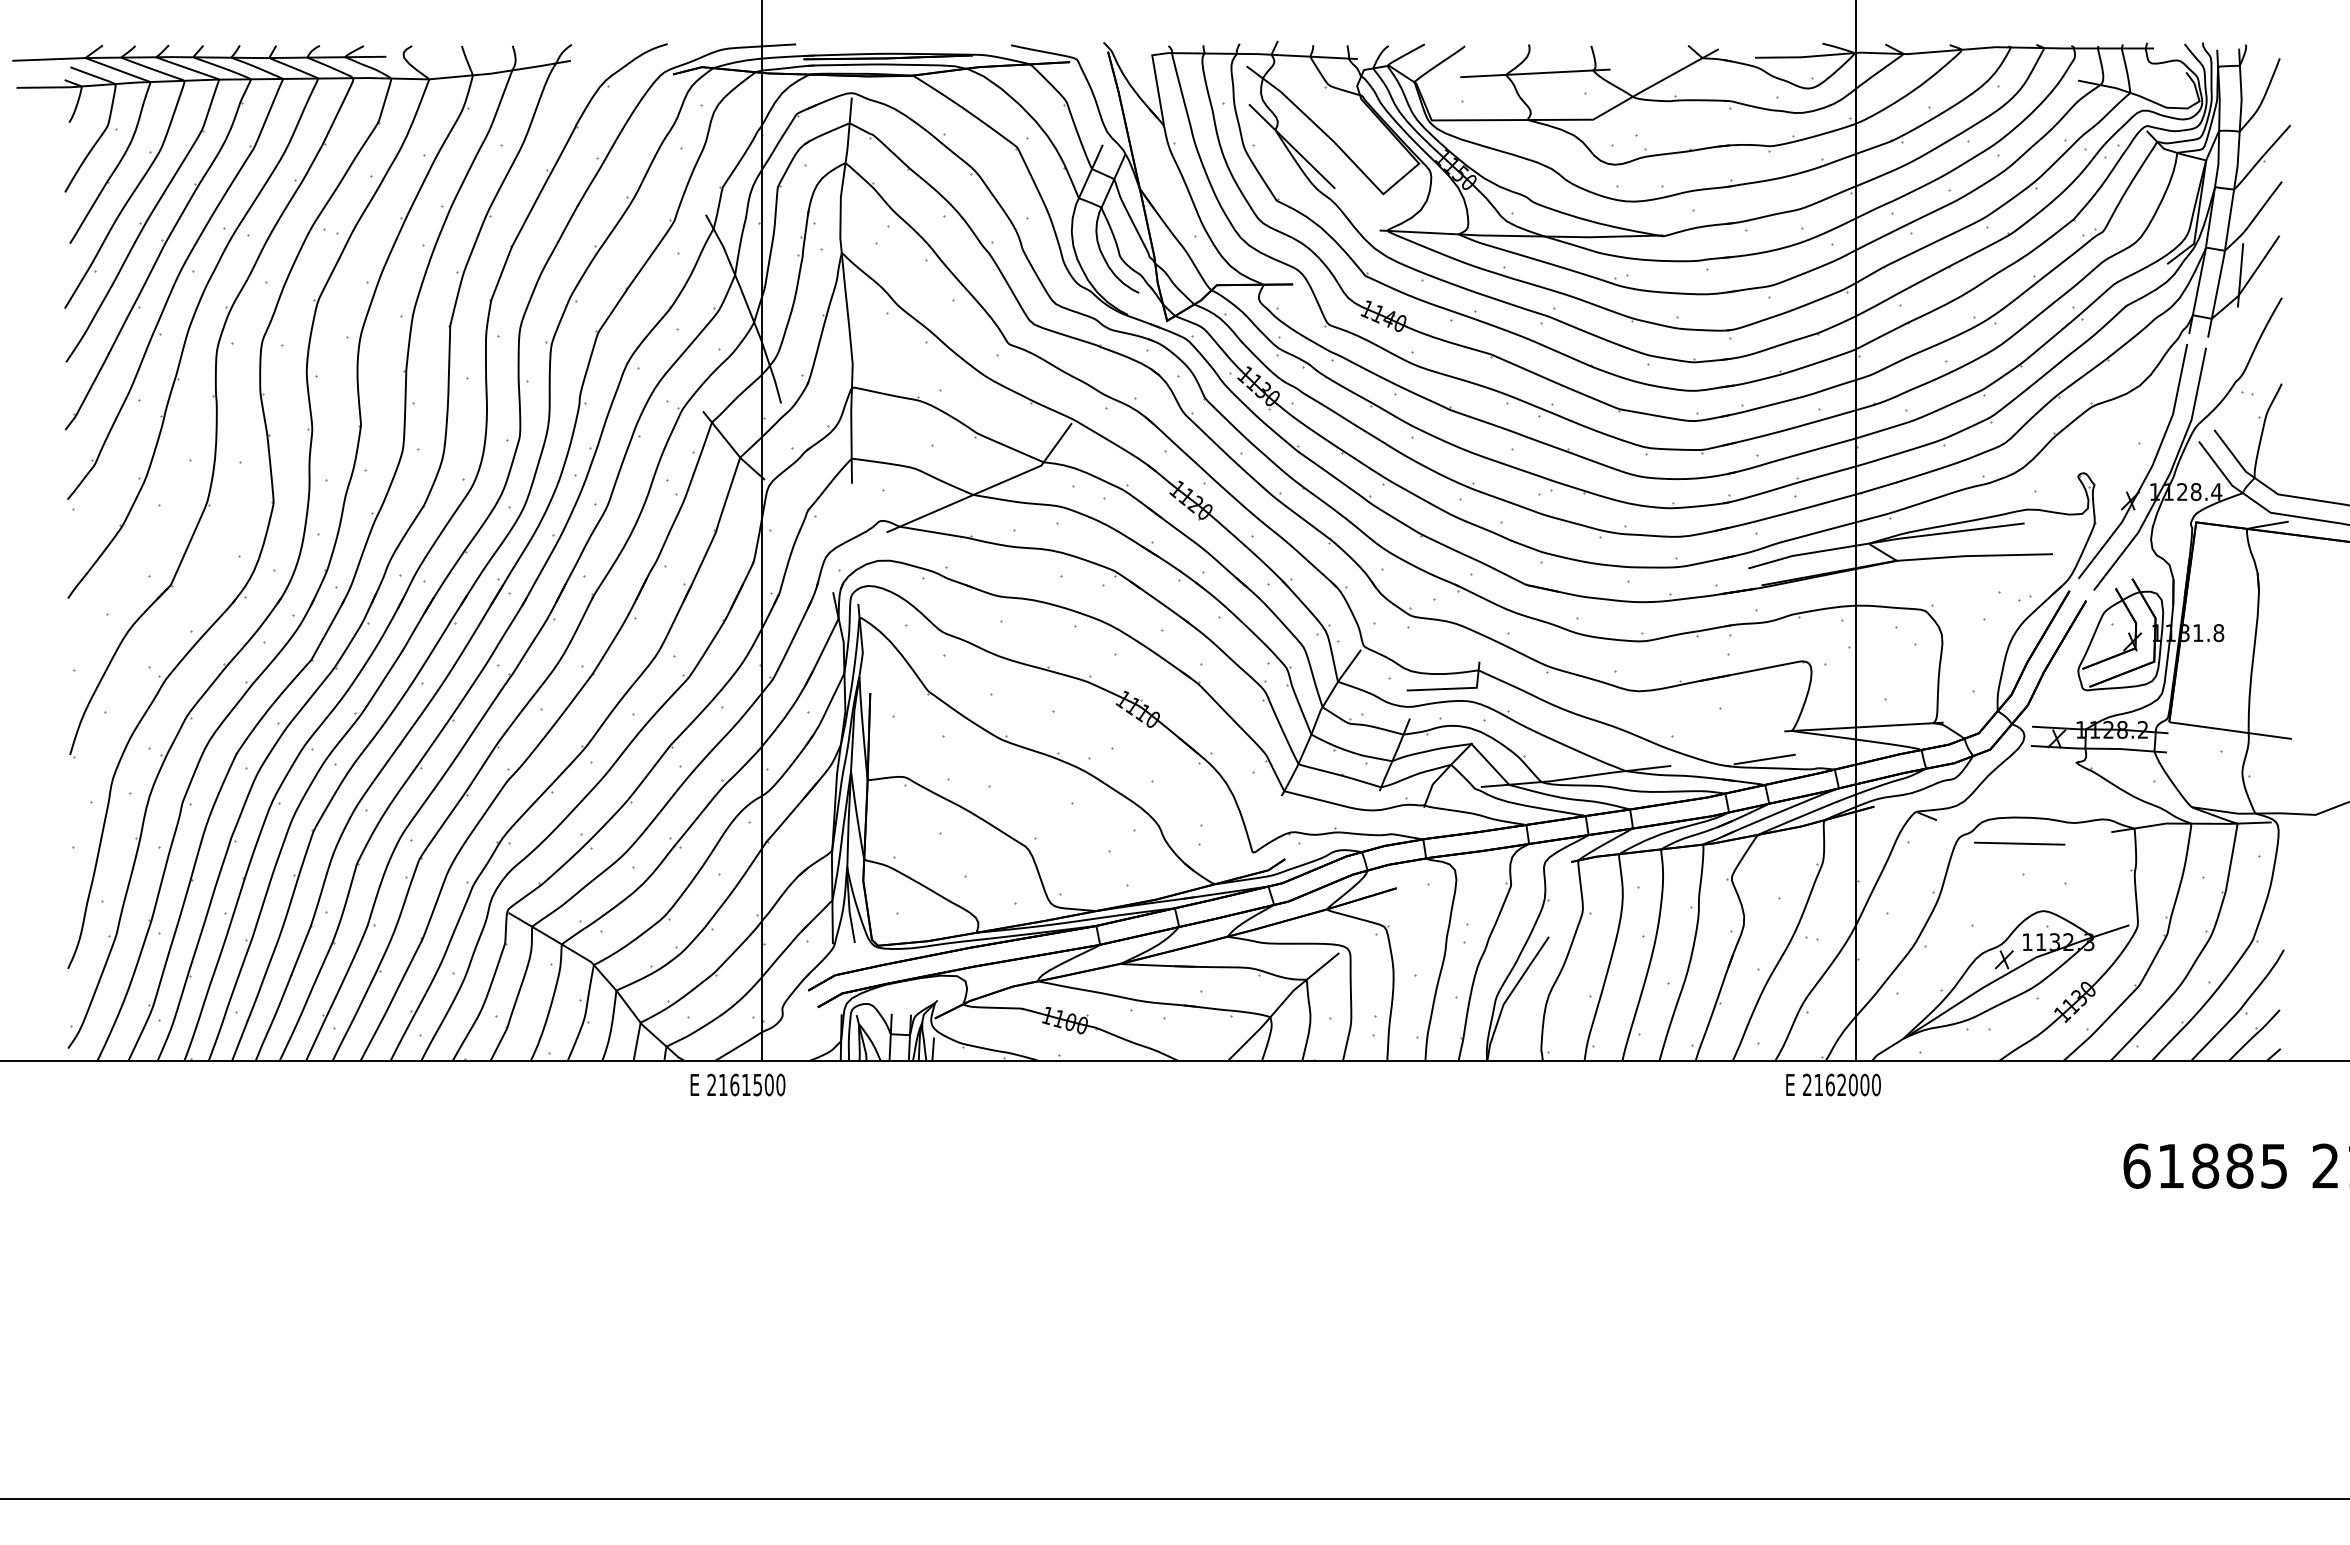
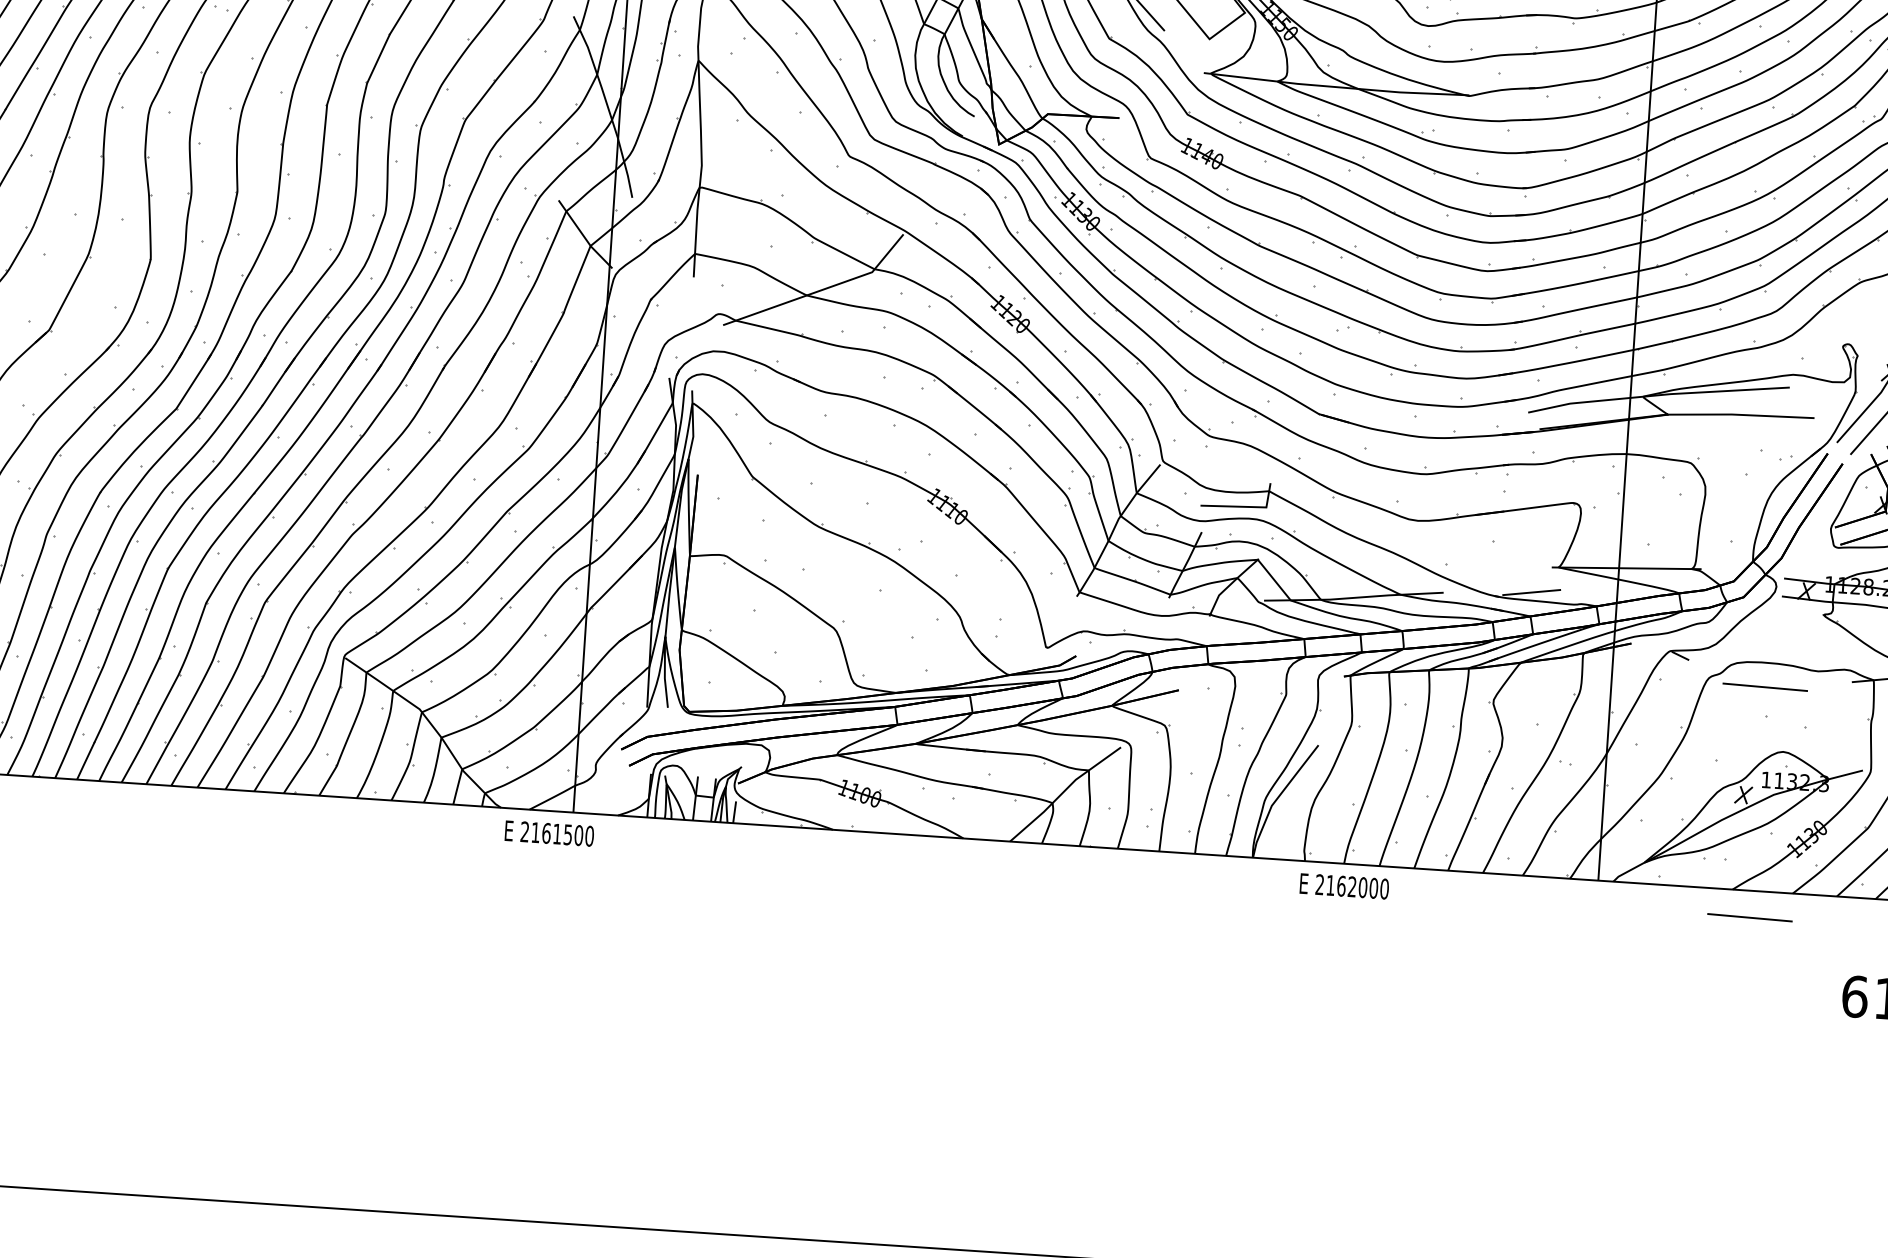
text: (1833, 1084) -> (1344, 885), moved
line: (2019, 1089) -> (1749, 917), added

